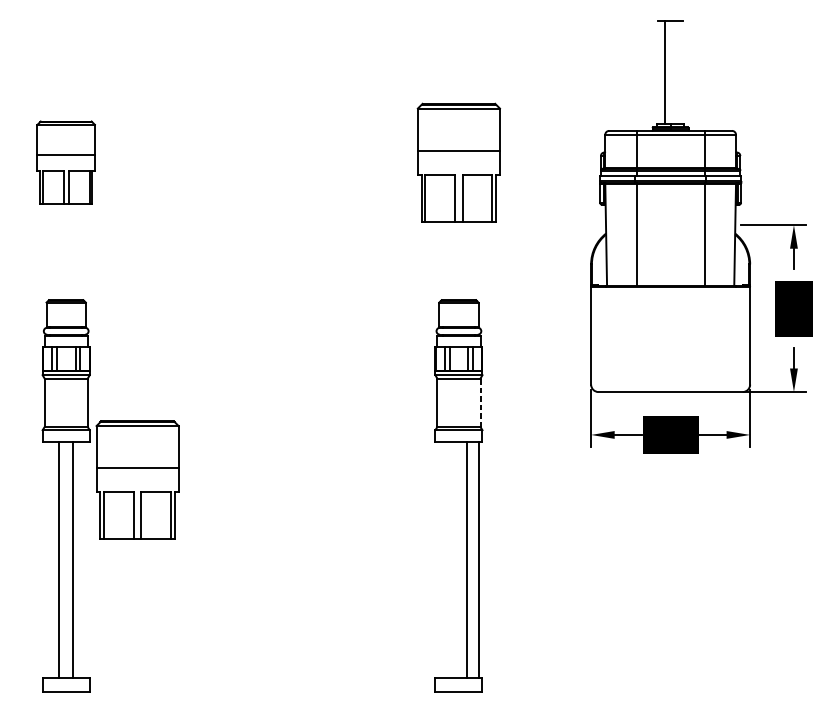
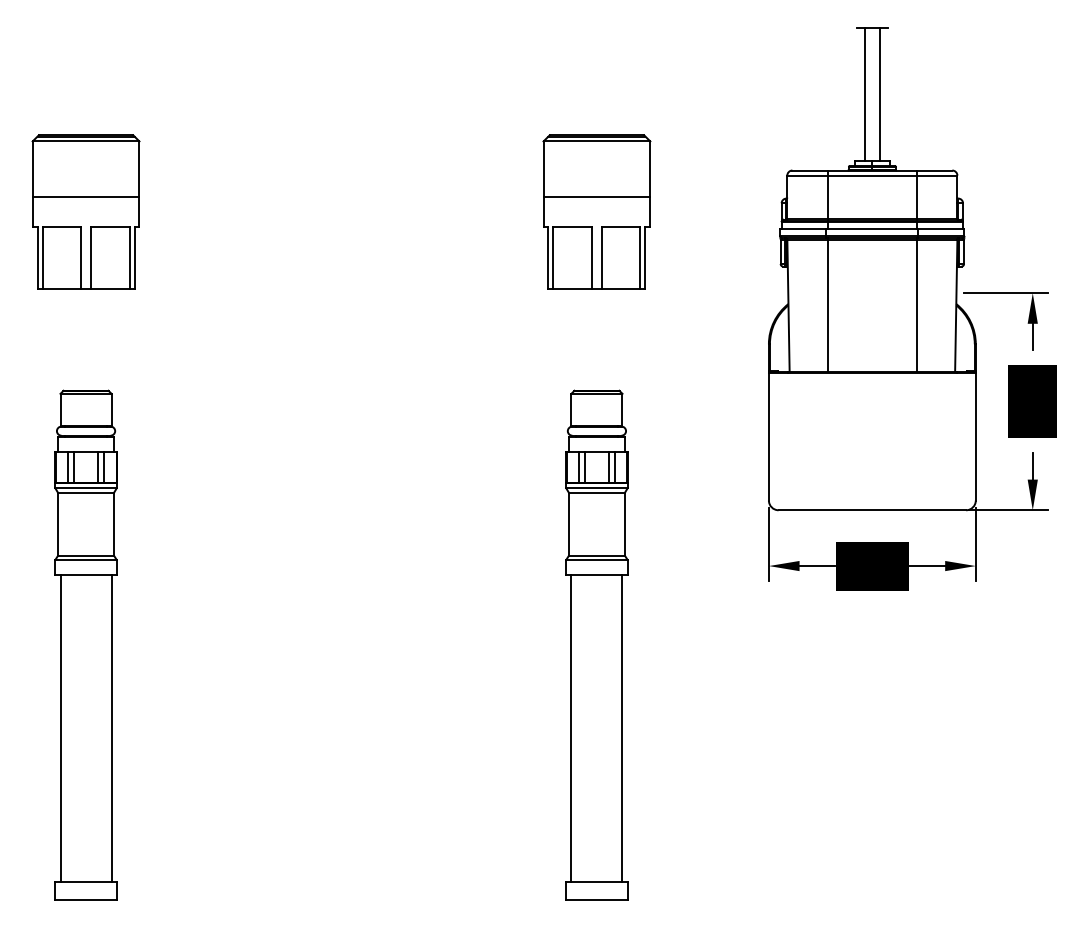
line: (676, 72) -> (880, 94), added
part: (65, 162) -> (85, 211), size x1.43
line: (480, 403) -> (625, 524), dashed -> solid
part: (137, 479) -> (178, 624), removed
line: (58, 559) -> (111, 728), moved
line: (73, 559) -> (60, 728), moved
line: (467, 559) -> (571, 728), moved

